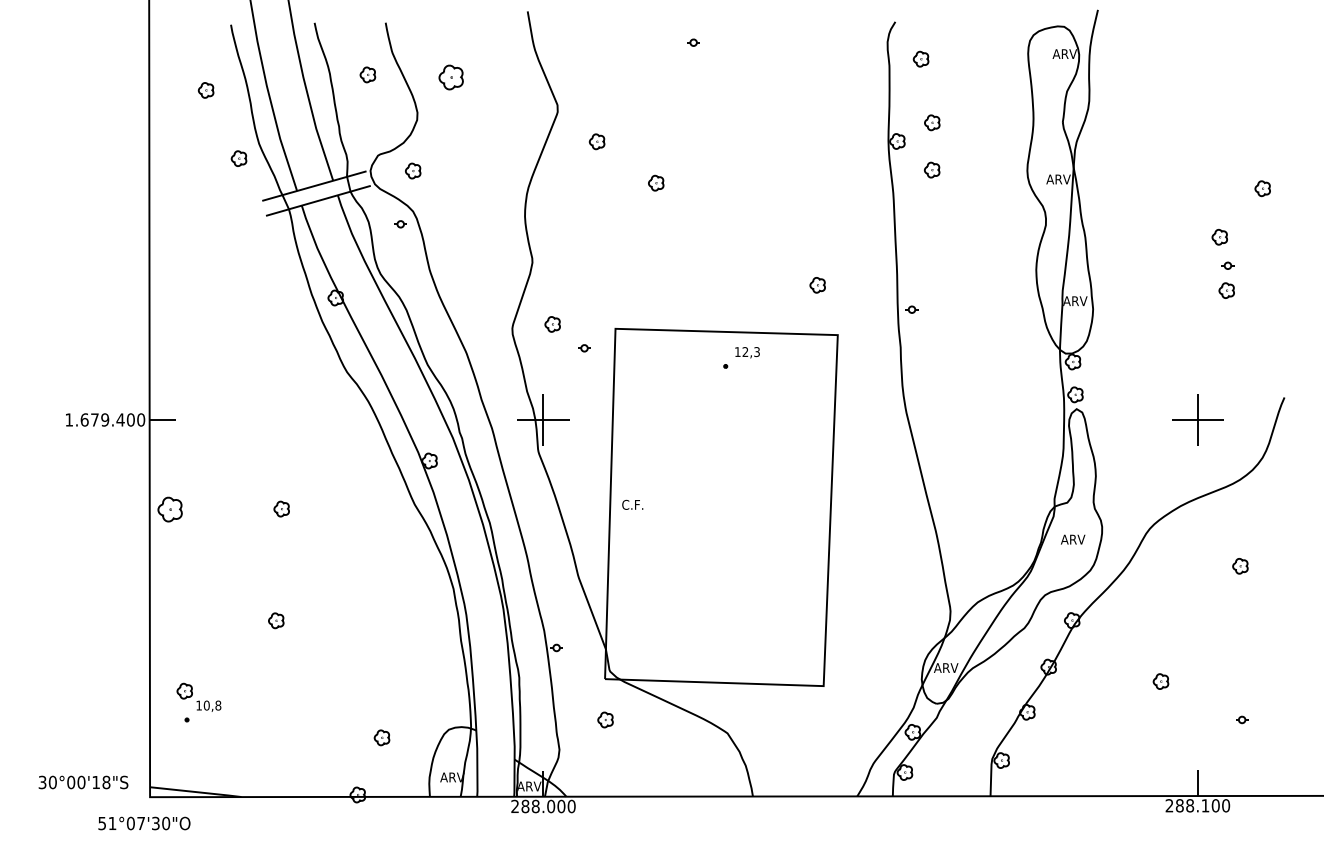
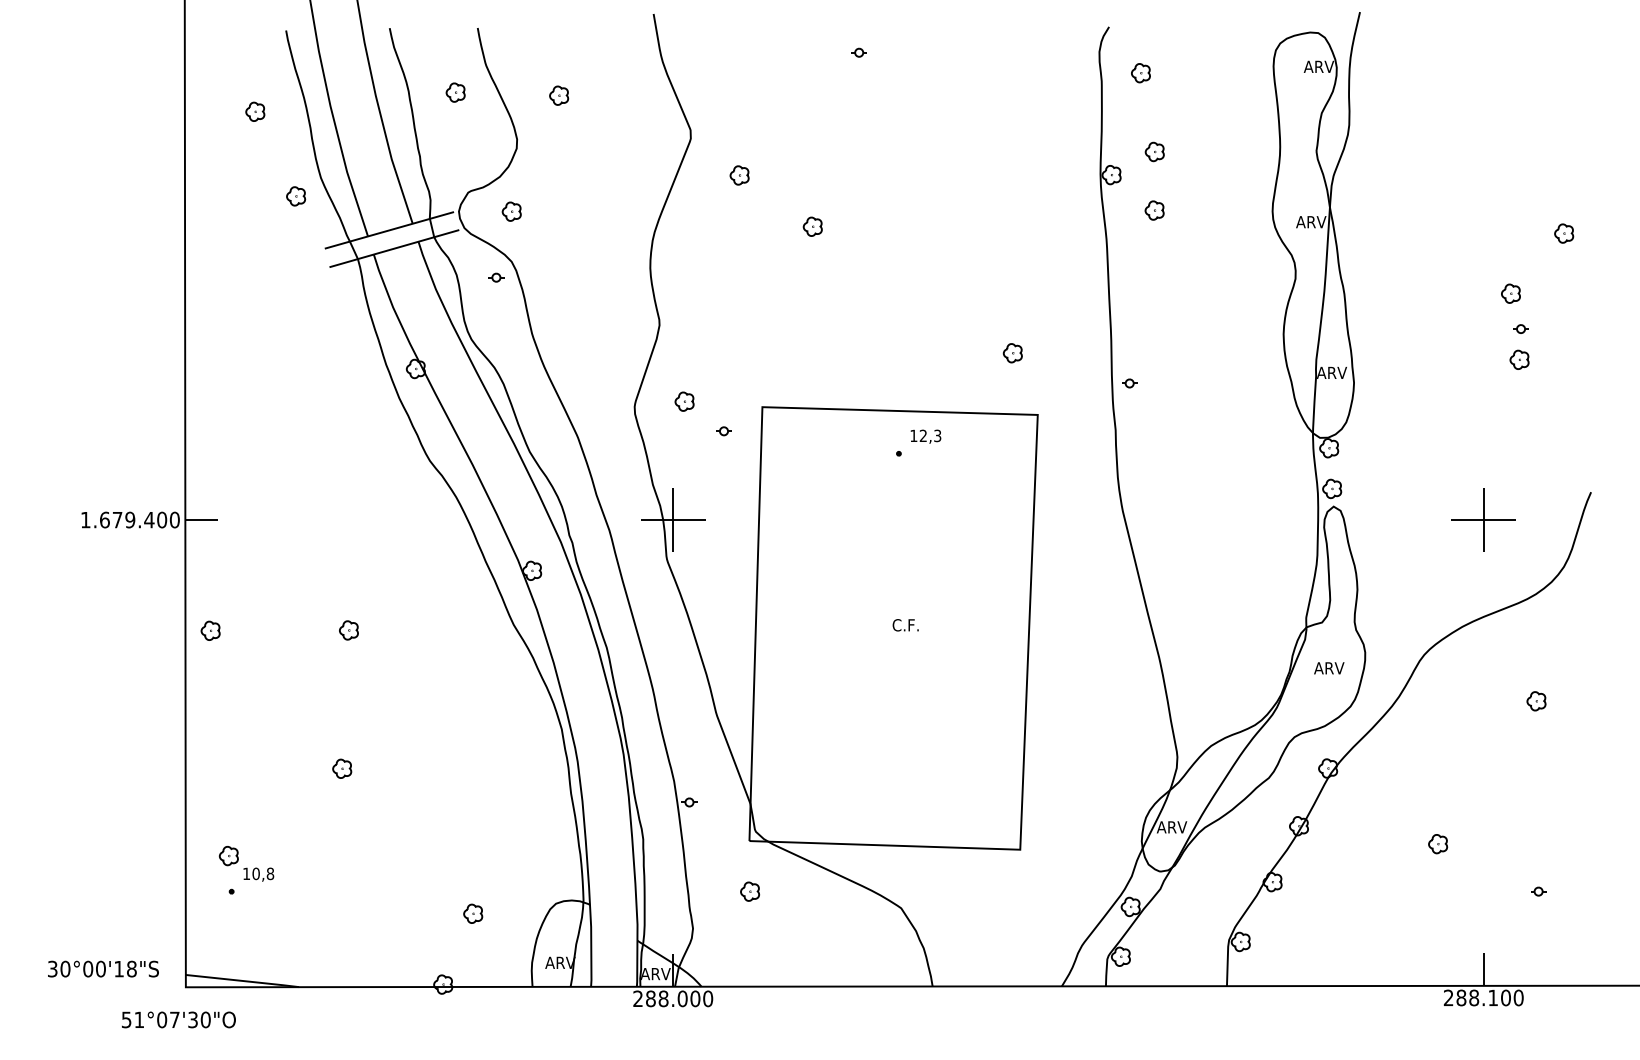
part: (451, 77) -> (559, 95), size x0.62
text: (632, 505) -> (905, 625), moved
part: (169, 509) -> (210, 630), size x0.62

